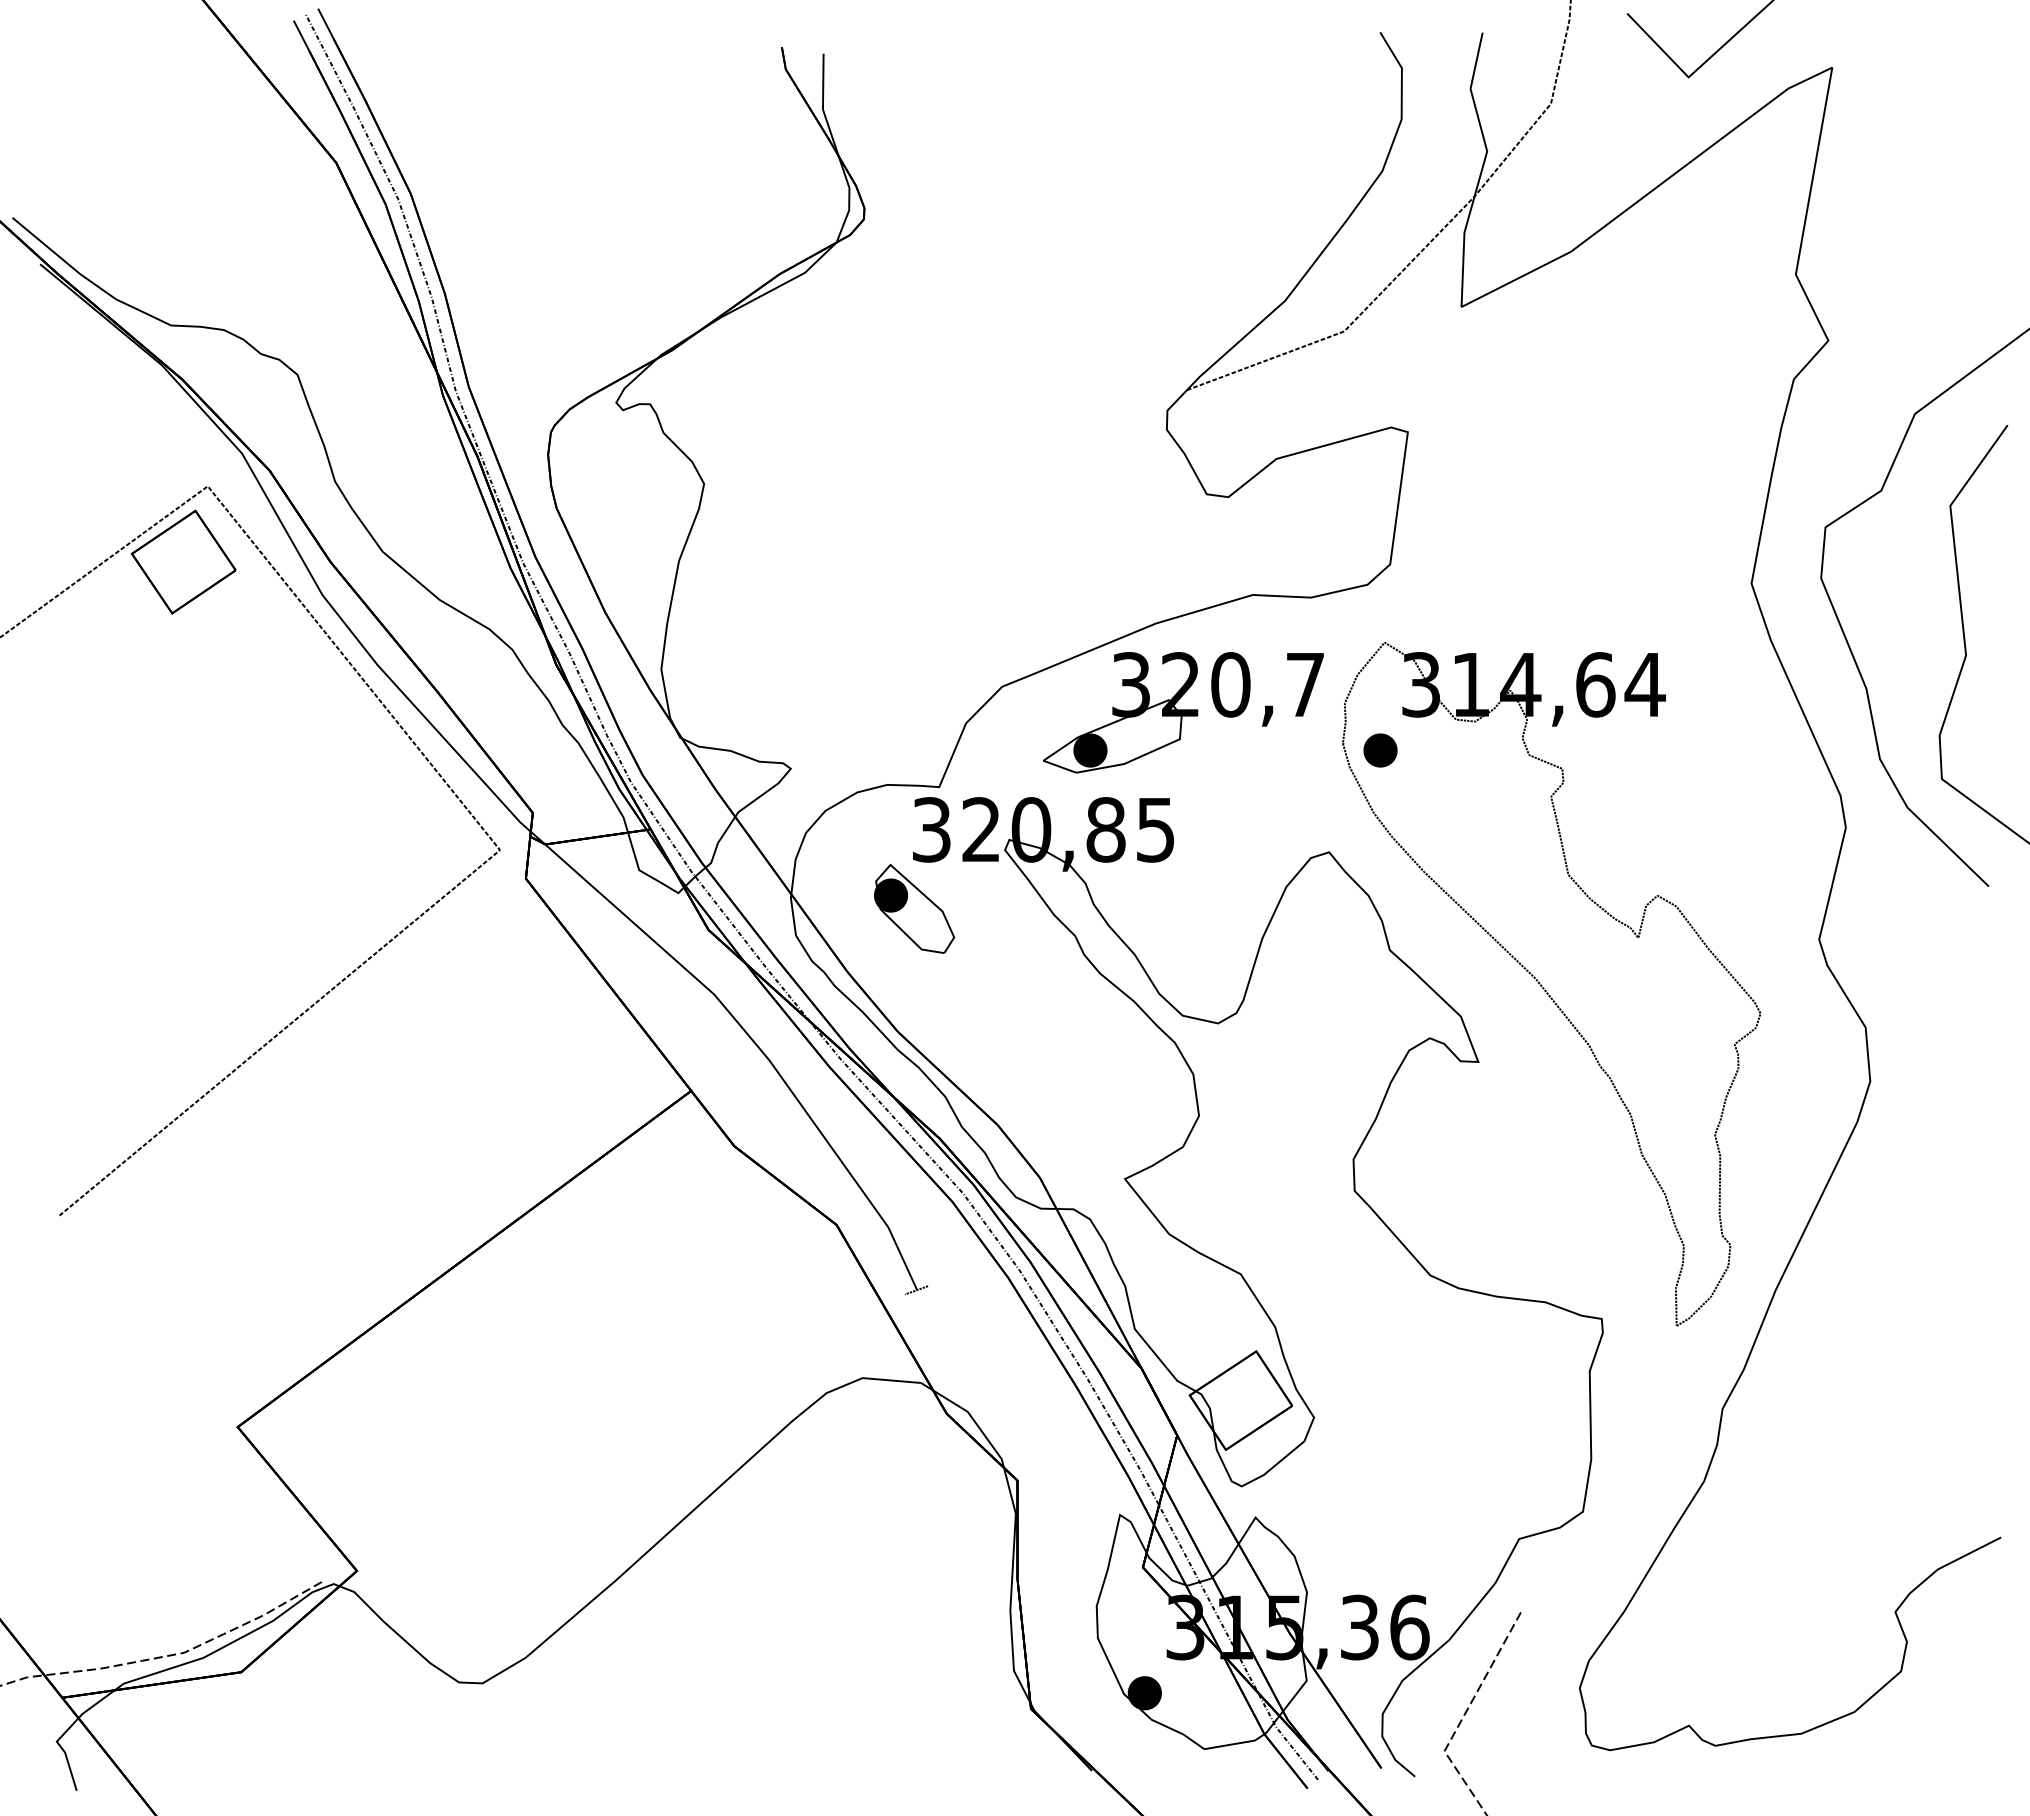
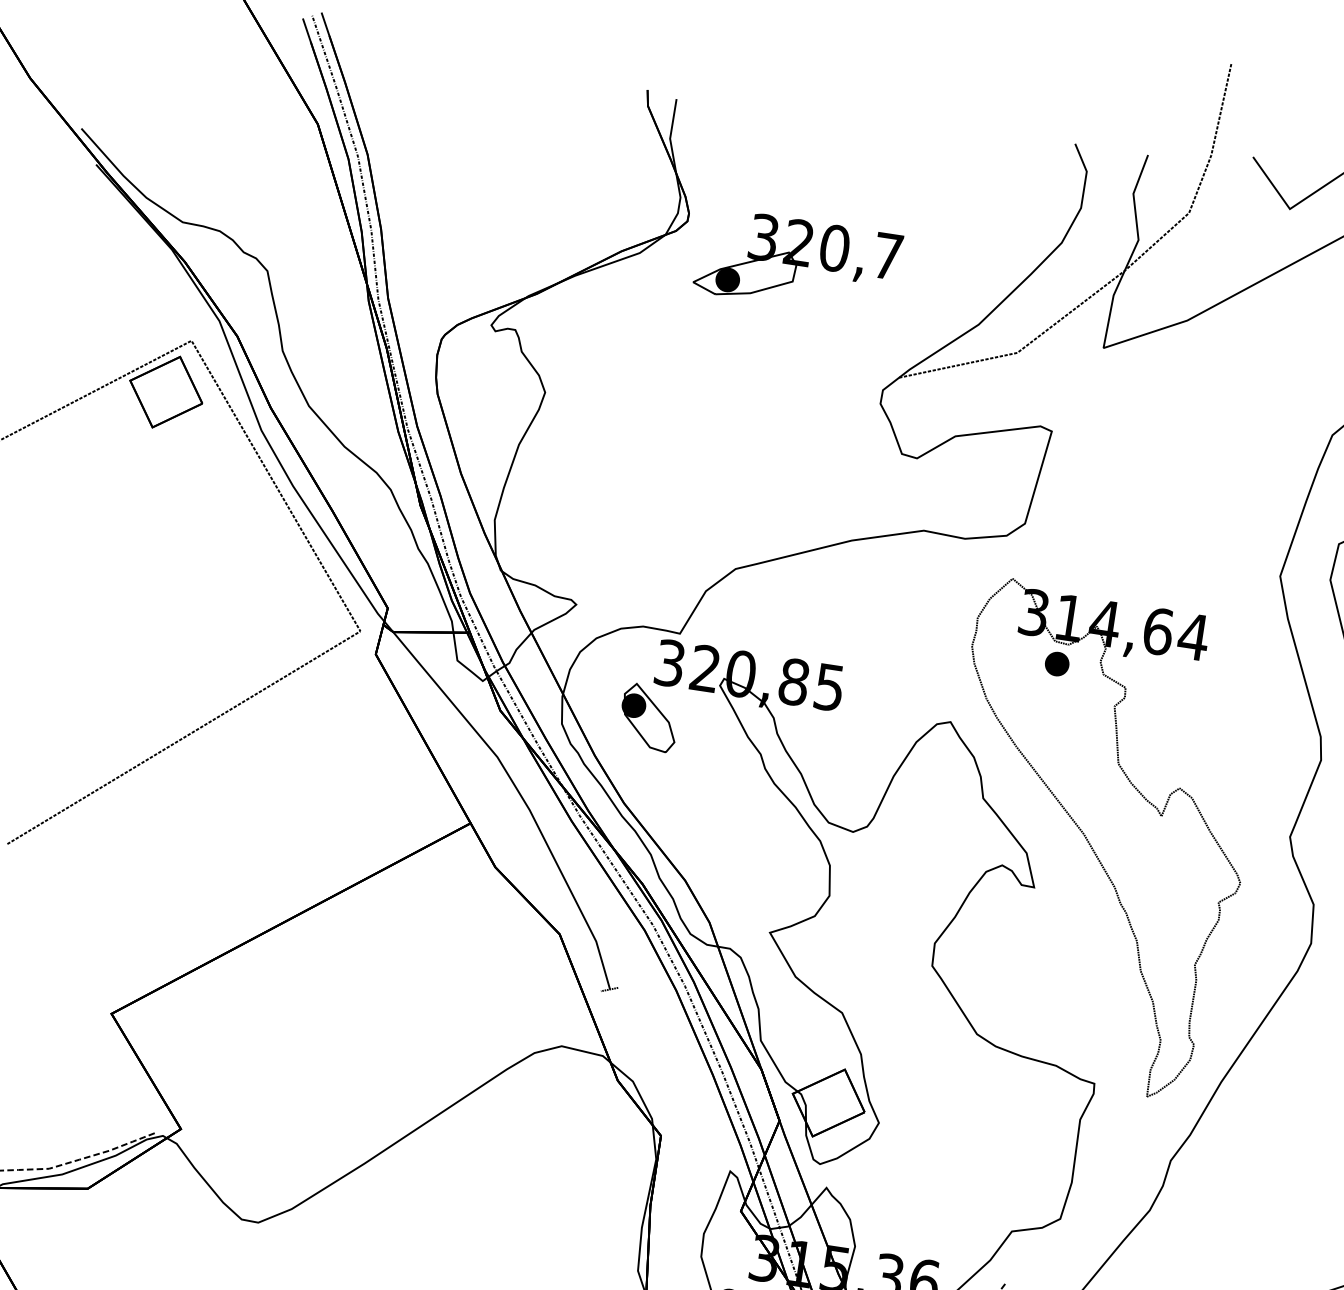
part: (1183, 712) -> (798, 262), moved
part: (1380, 750) -> (1057, 664), moved

